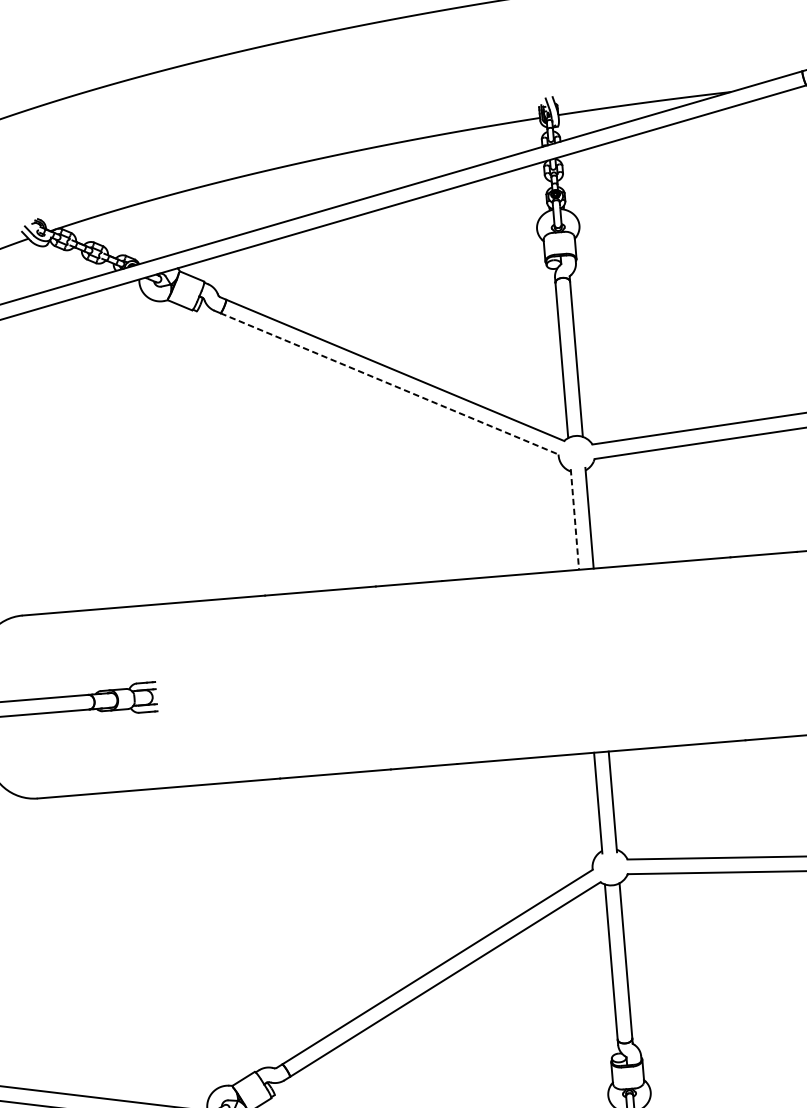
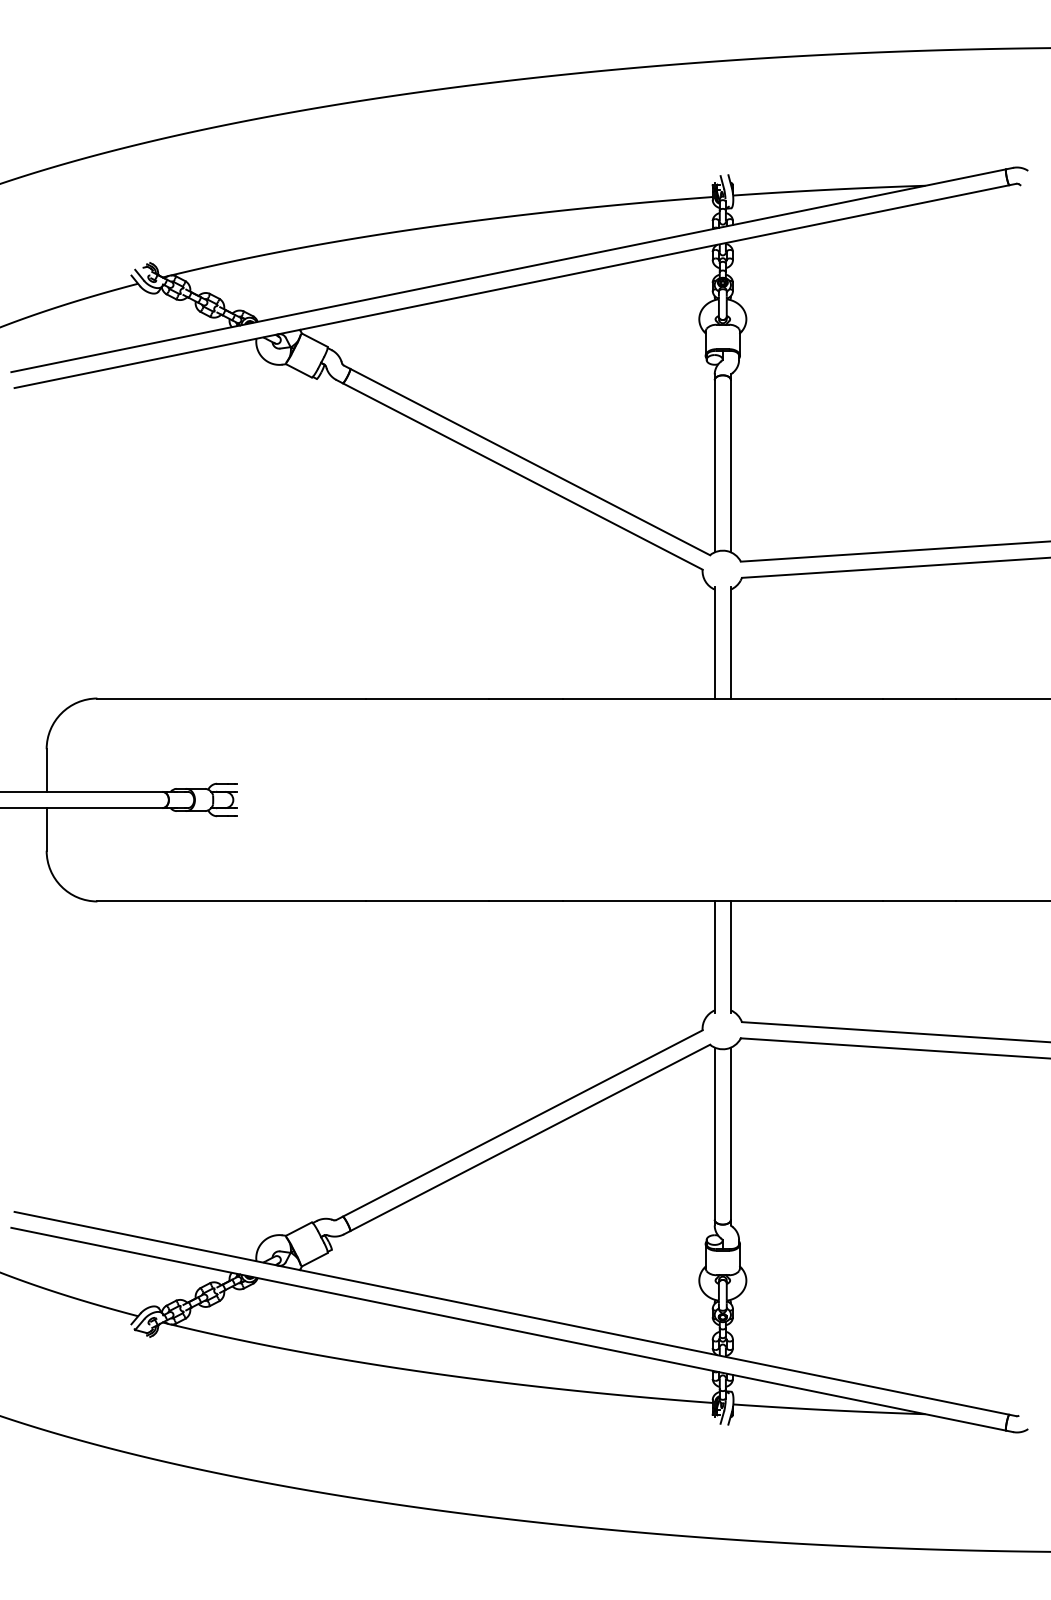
line: (389, 383) -> (522, 476), dashed -> solid
line: (574, 519) -> (714, 642), dashed -> solid

